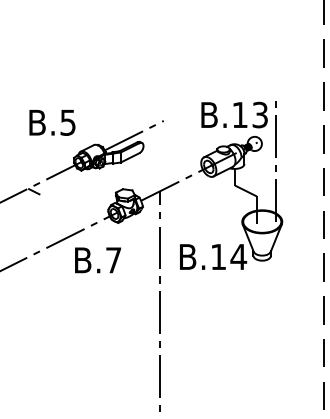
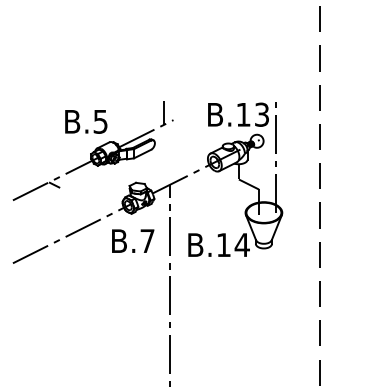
line: (152, 112) -> (163, 112), added
text: (52, 122) -> (86, 121), moved
text: (98, 259) -> (133, 240), moved

